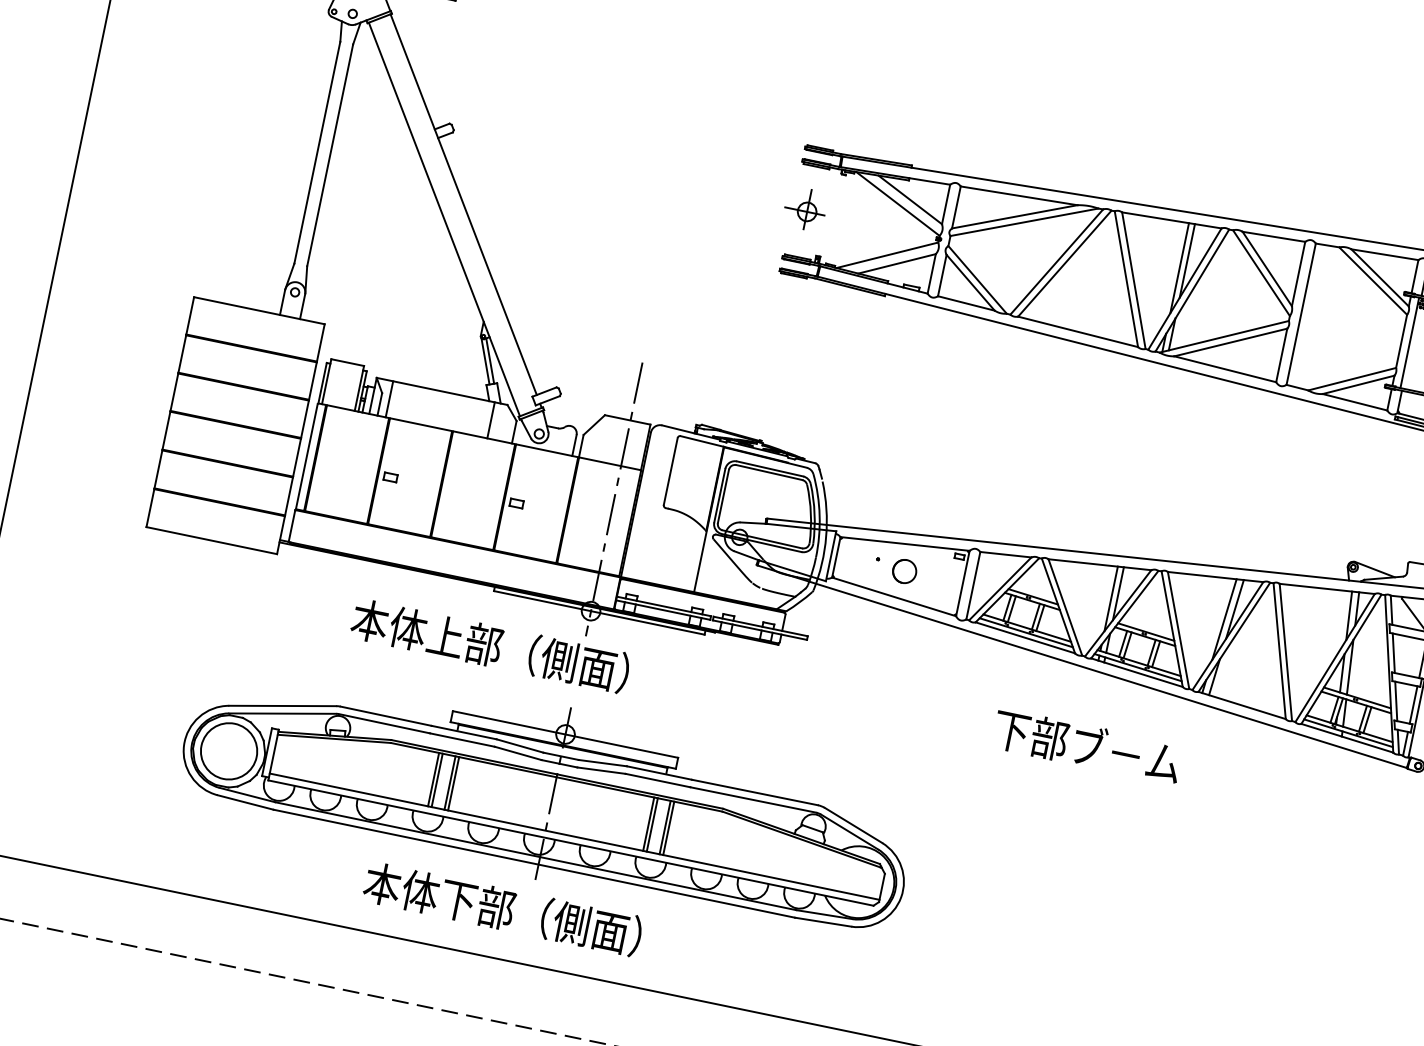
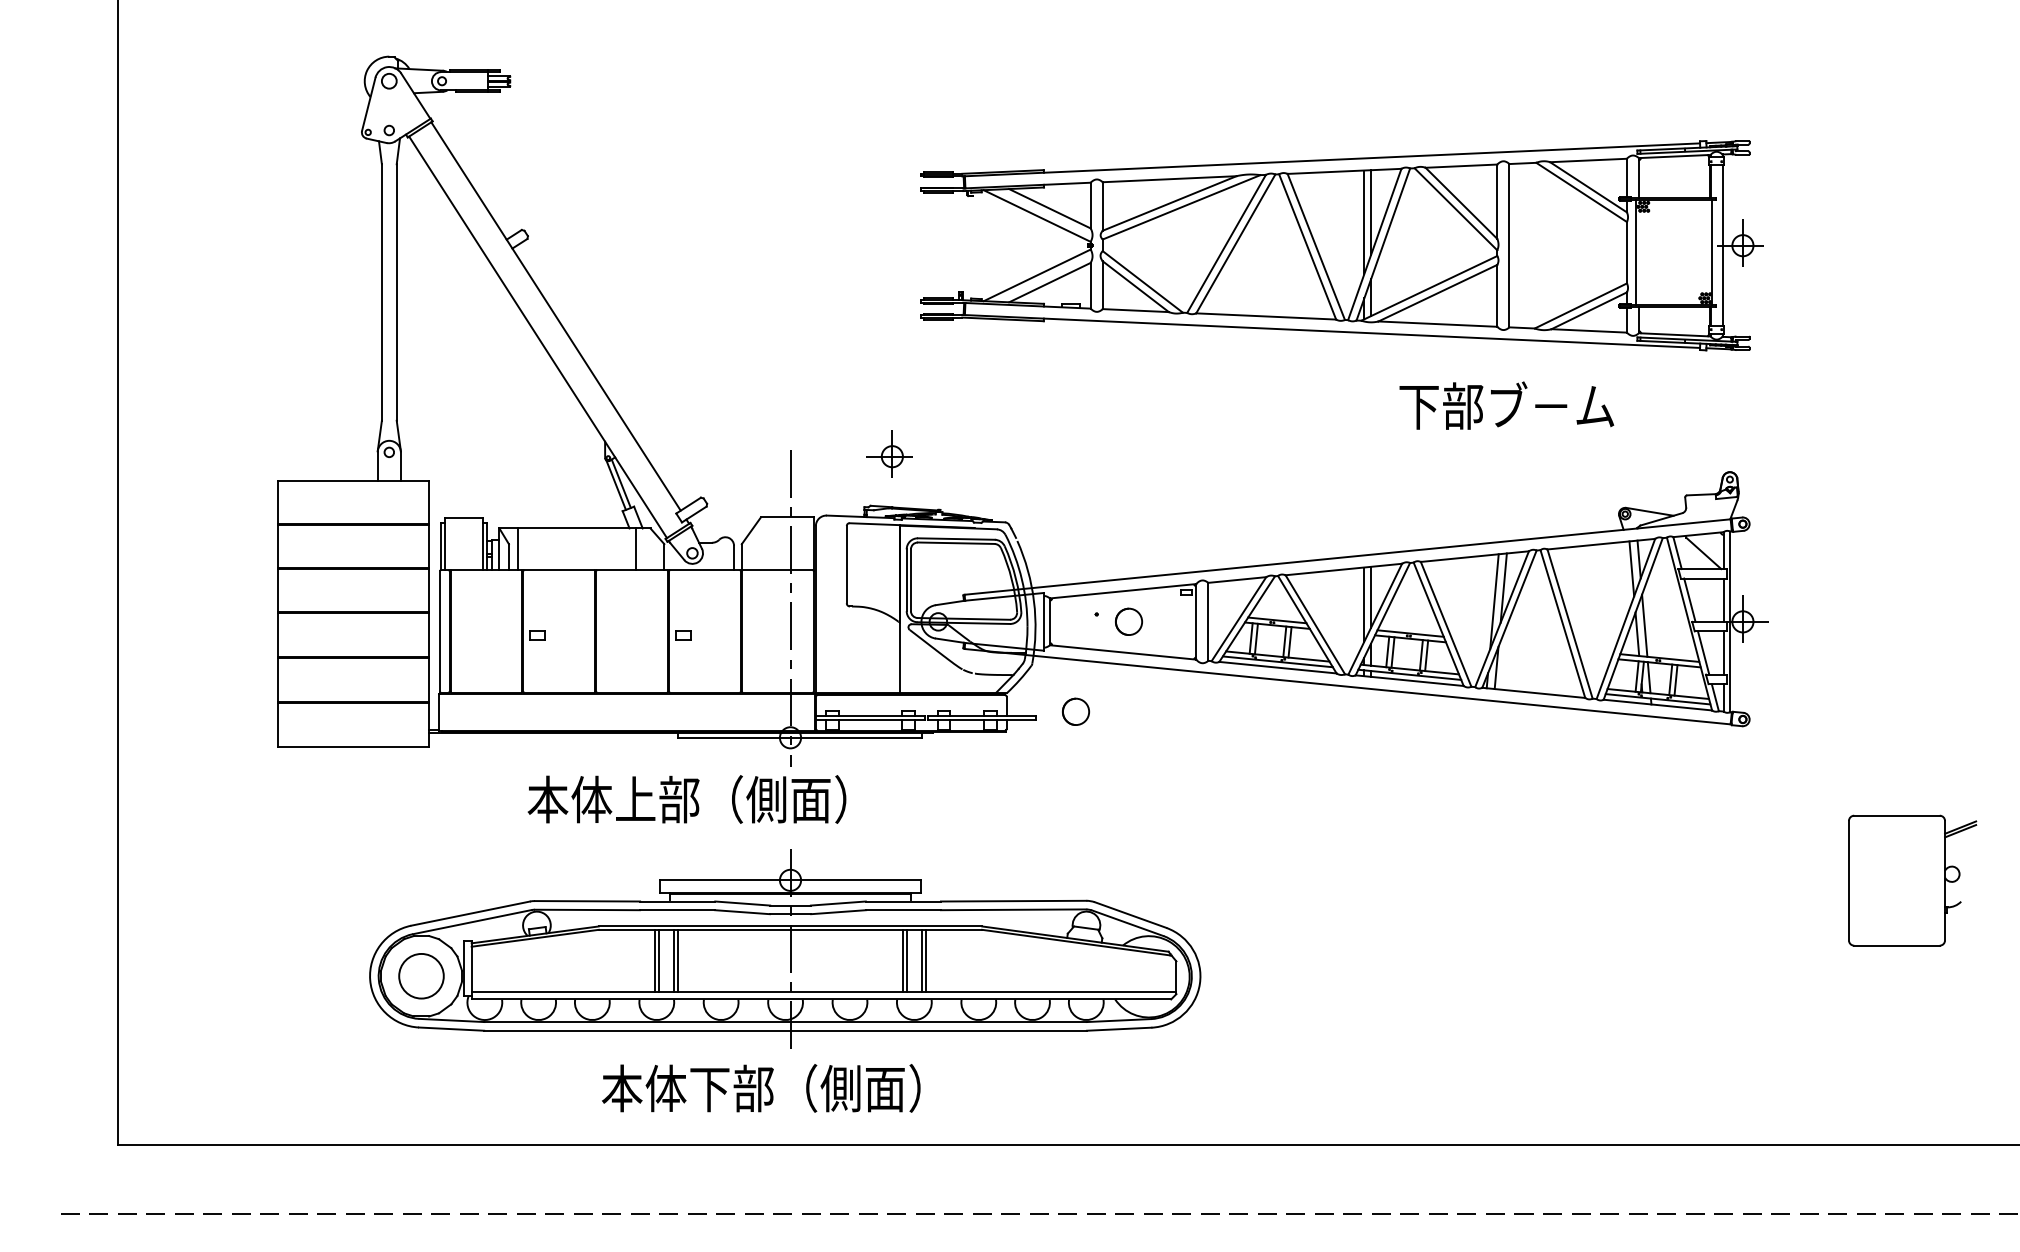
part: (805, 208) -> (889, 453), moved
part: (842, 639) -> (1075, 711), added
text: (1087, 746) -> (1506, 405), moved
circle: (229, 751) -> (421, 976), size x0.7

